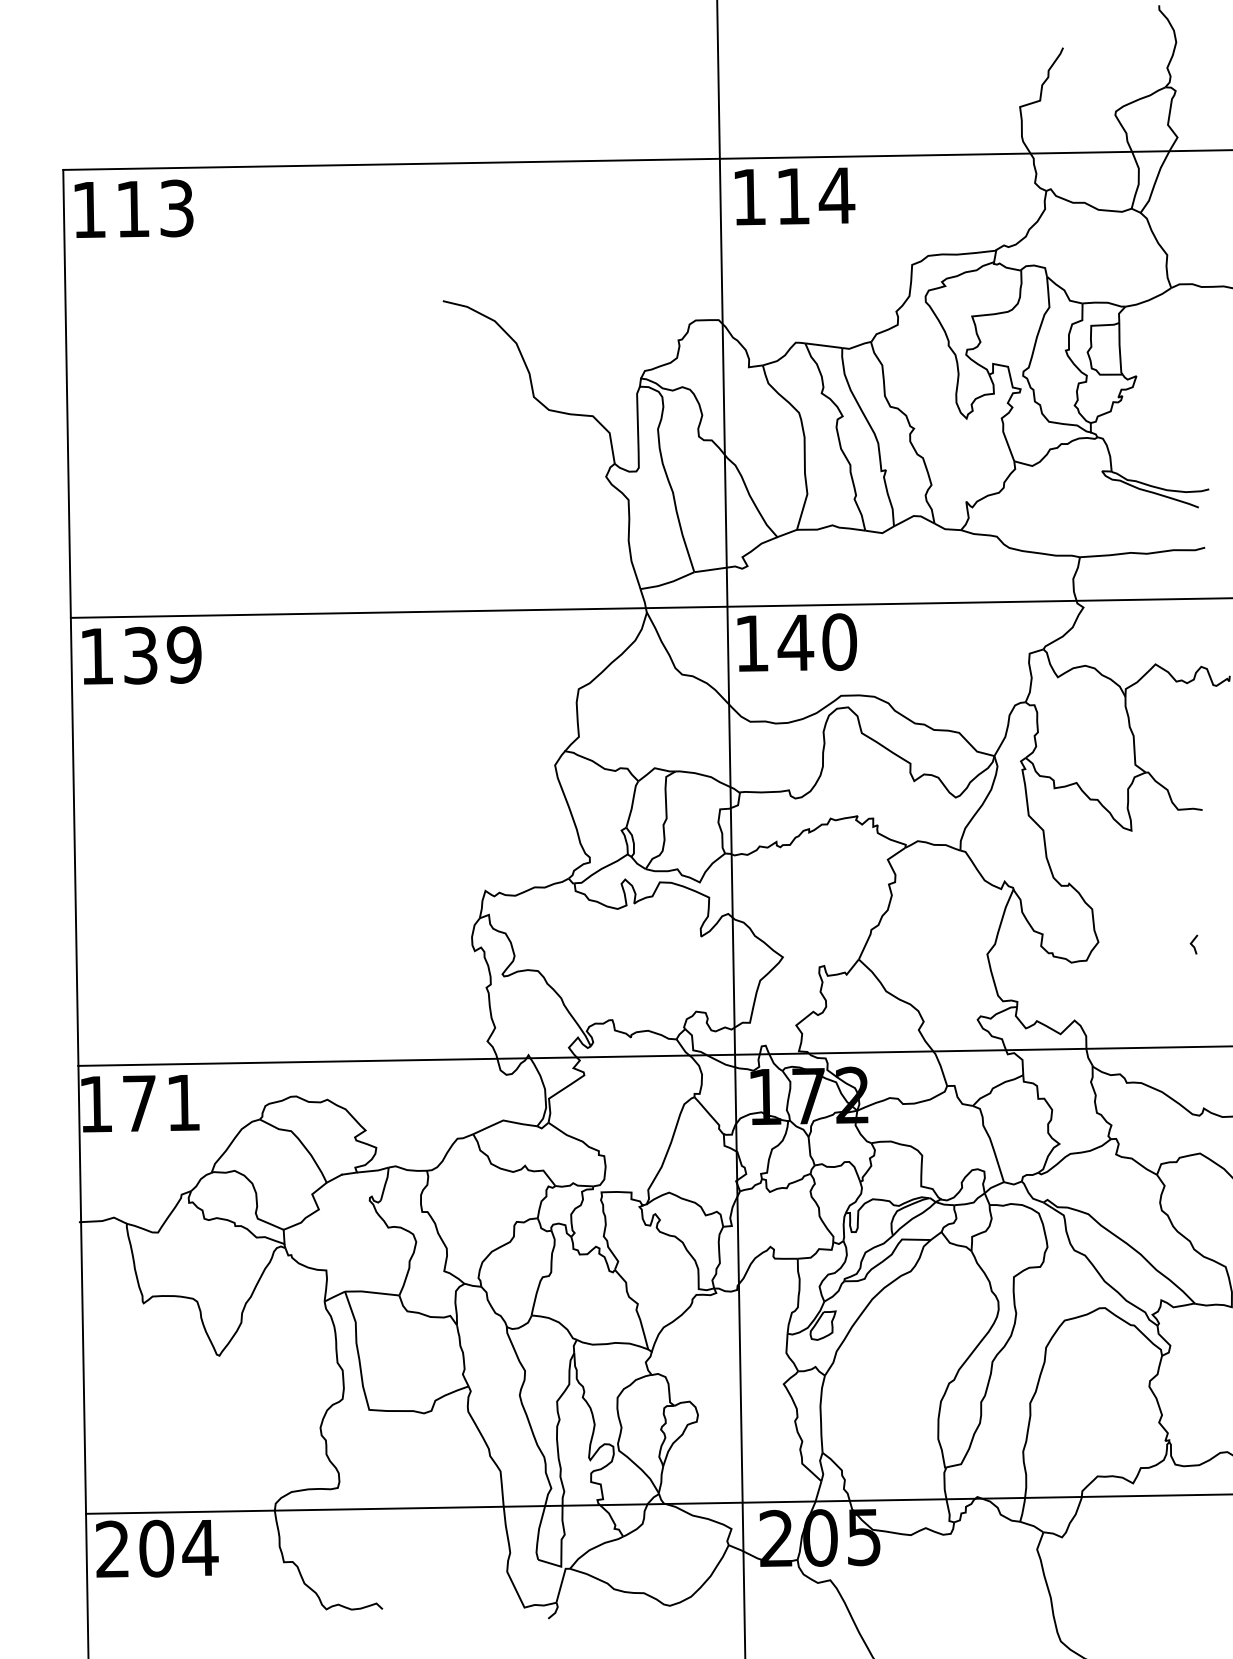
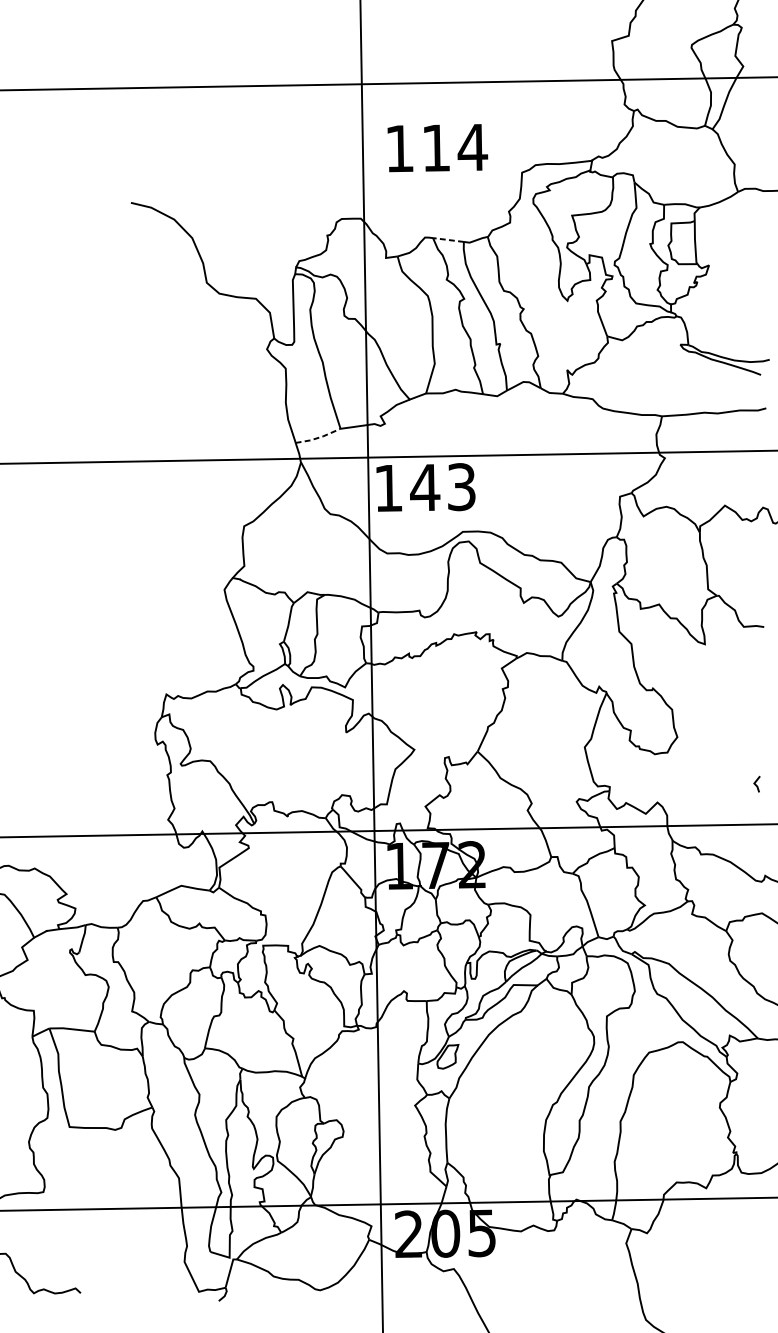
text: (794, 196) -> (437, 148), moved
line: (822, 345) -> (447, 239), solid -> dashed
line: (668, 582) -> (319, 437), solid -> dashed
text: (839, 642) -> (461, 487), 140 -> 143
line: (1192, 944) -> (755, 784), moved

